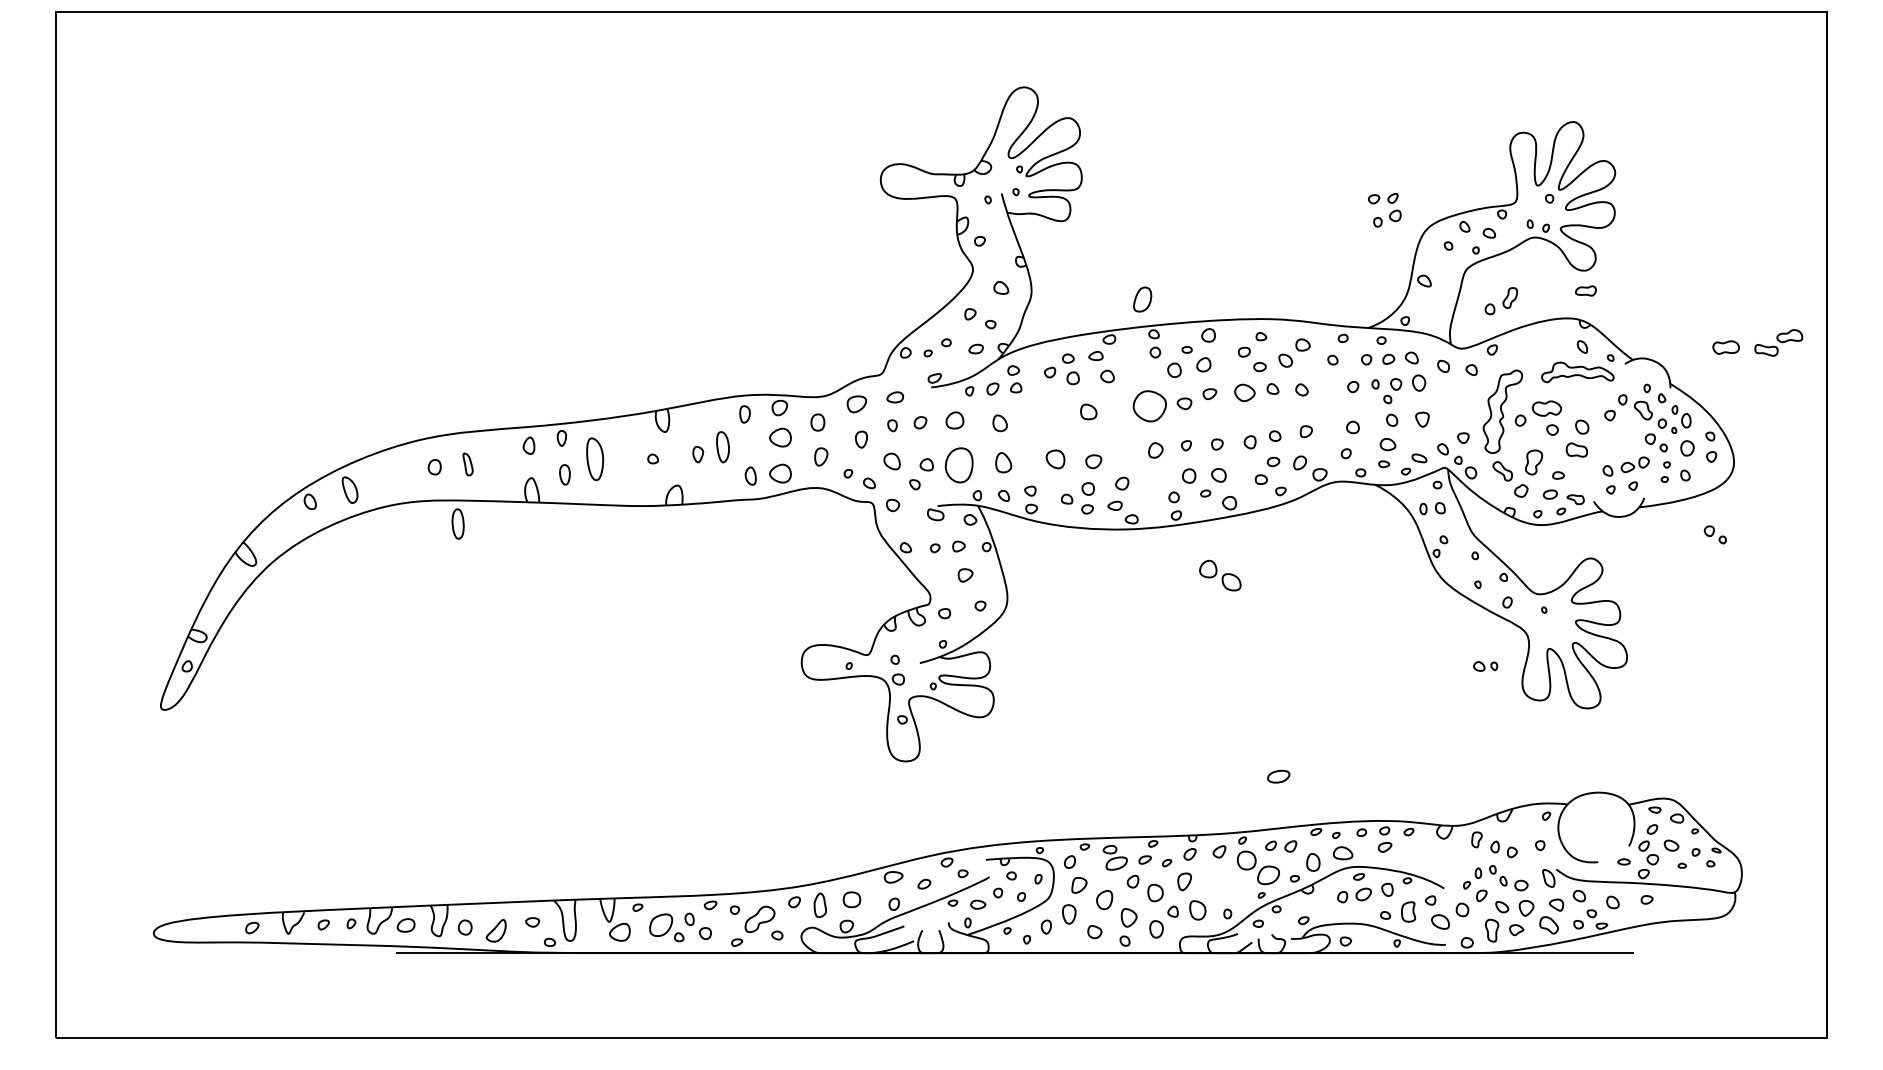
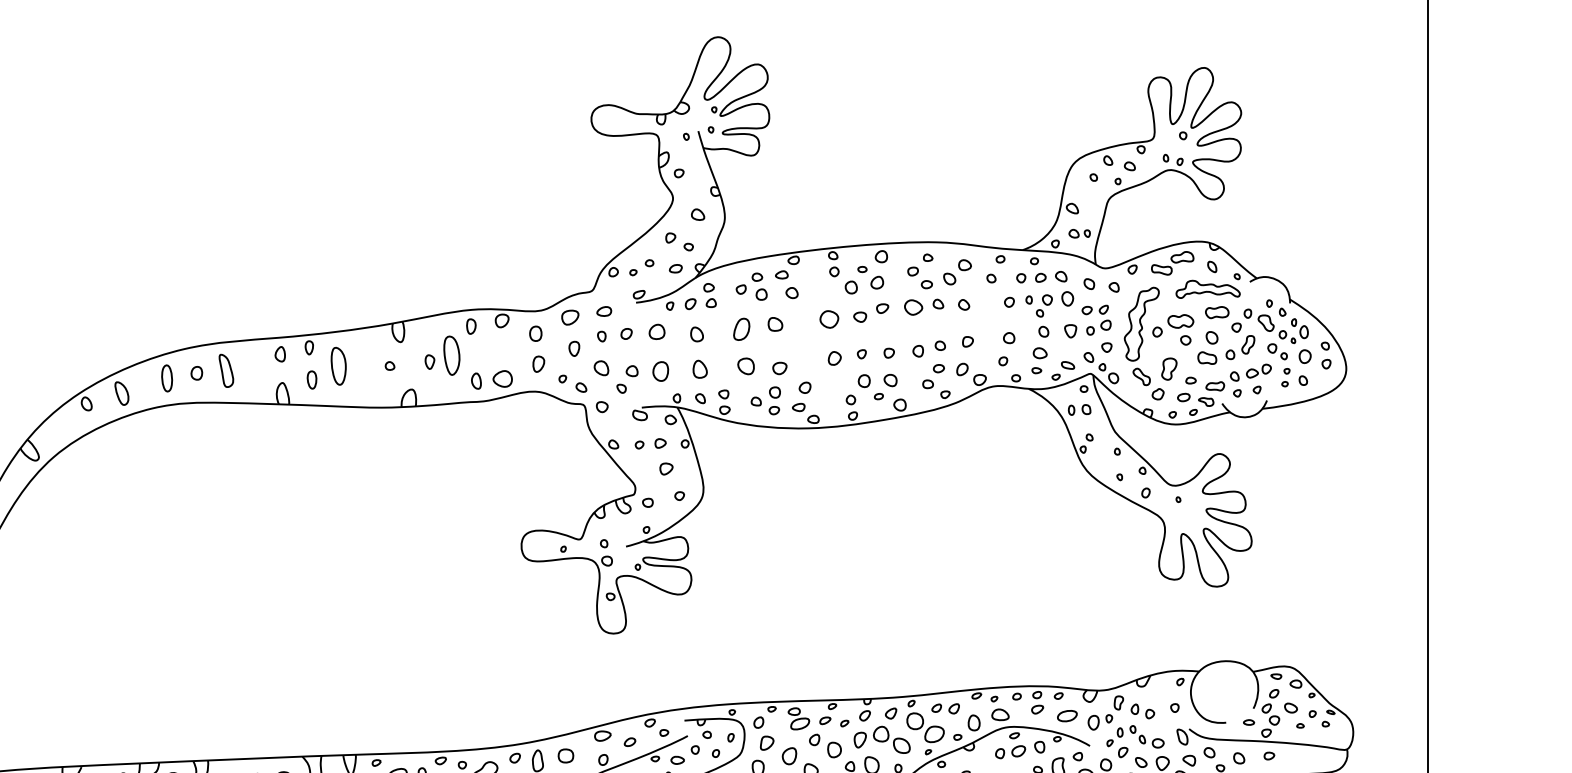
part: (1390, 212) -> (1101, 322), moved
part: (1585, 290) -> (1214, 385), moved
part: (1142, 299) -> (741, 329), moved
part: (1500, 301) -> (1239, 347), moved
part: (1778, 342) -> (1172, 262), moved
part: (1725, 347) -> (1216, 312), moved
part: (1149, 406) -> (829, 319), size x0.62
part: (780, 437) -> (502, 346), removed
part: (722, 446) -> (451, 354), size x1.43
part: (467, 464) -> (225, 370), size x1.67
part: (958, 464) -> (660, 370), size x0.62
part: (457, 523) -> (166, 377), moved
part: (1714, 534) -> (1329, 432), removed
part: (1220, 575) -> (892, 739), moved
part: (1485, 666) -> (1079, 233), moved
part: (1278, 776) -> (1067, 715), moved
part: (1455, 861) -> (1099, 722), added

